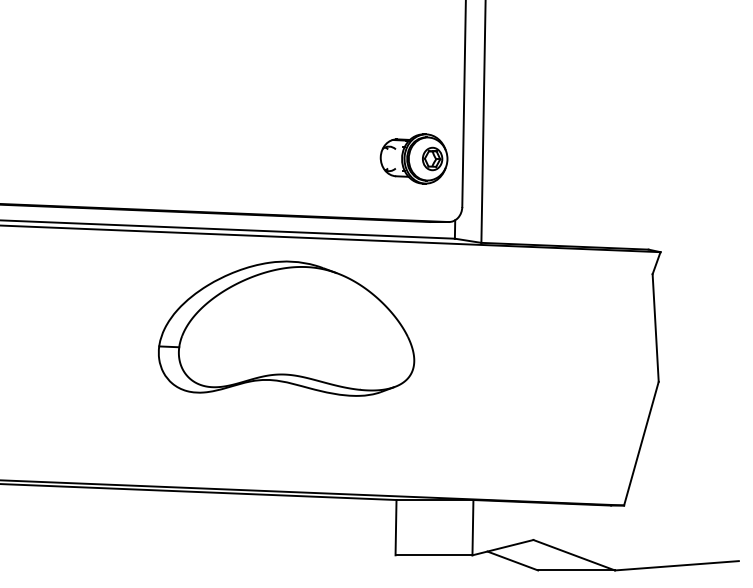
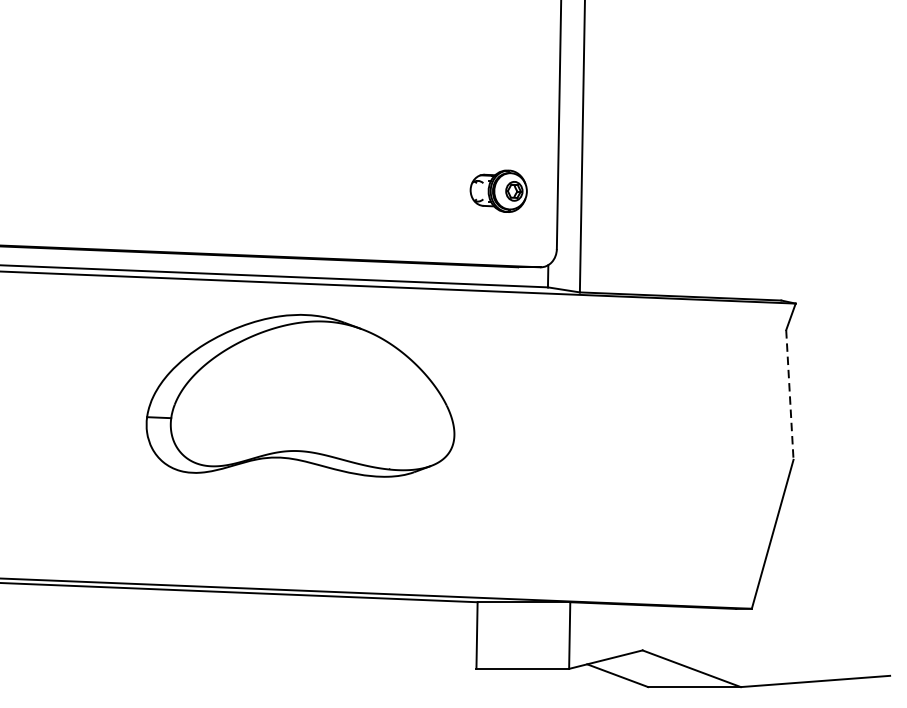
part: (413, 158) -> (498, 190), size x0.7
part: (286, 328) -> (300, 395), moved
line: (655, 328) -> (789, 395), solid -> dashed

